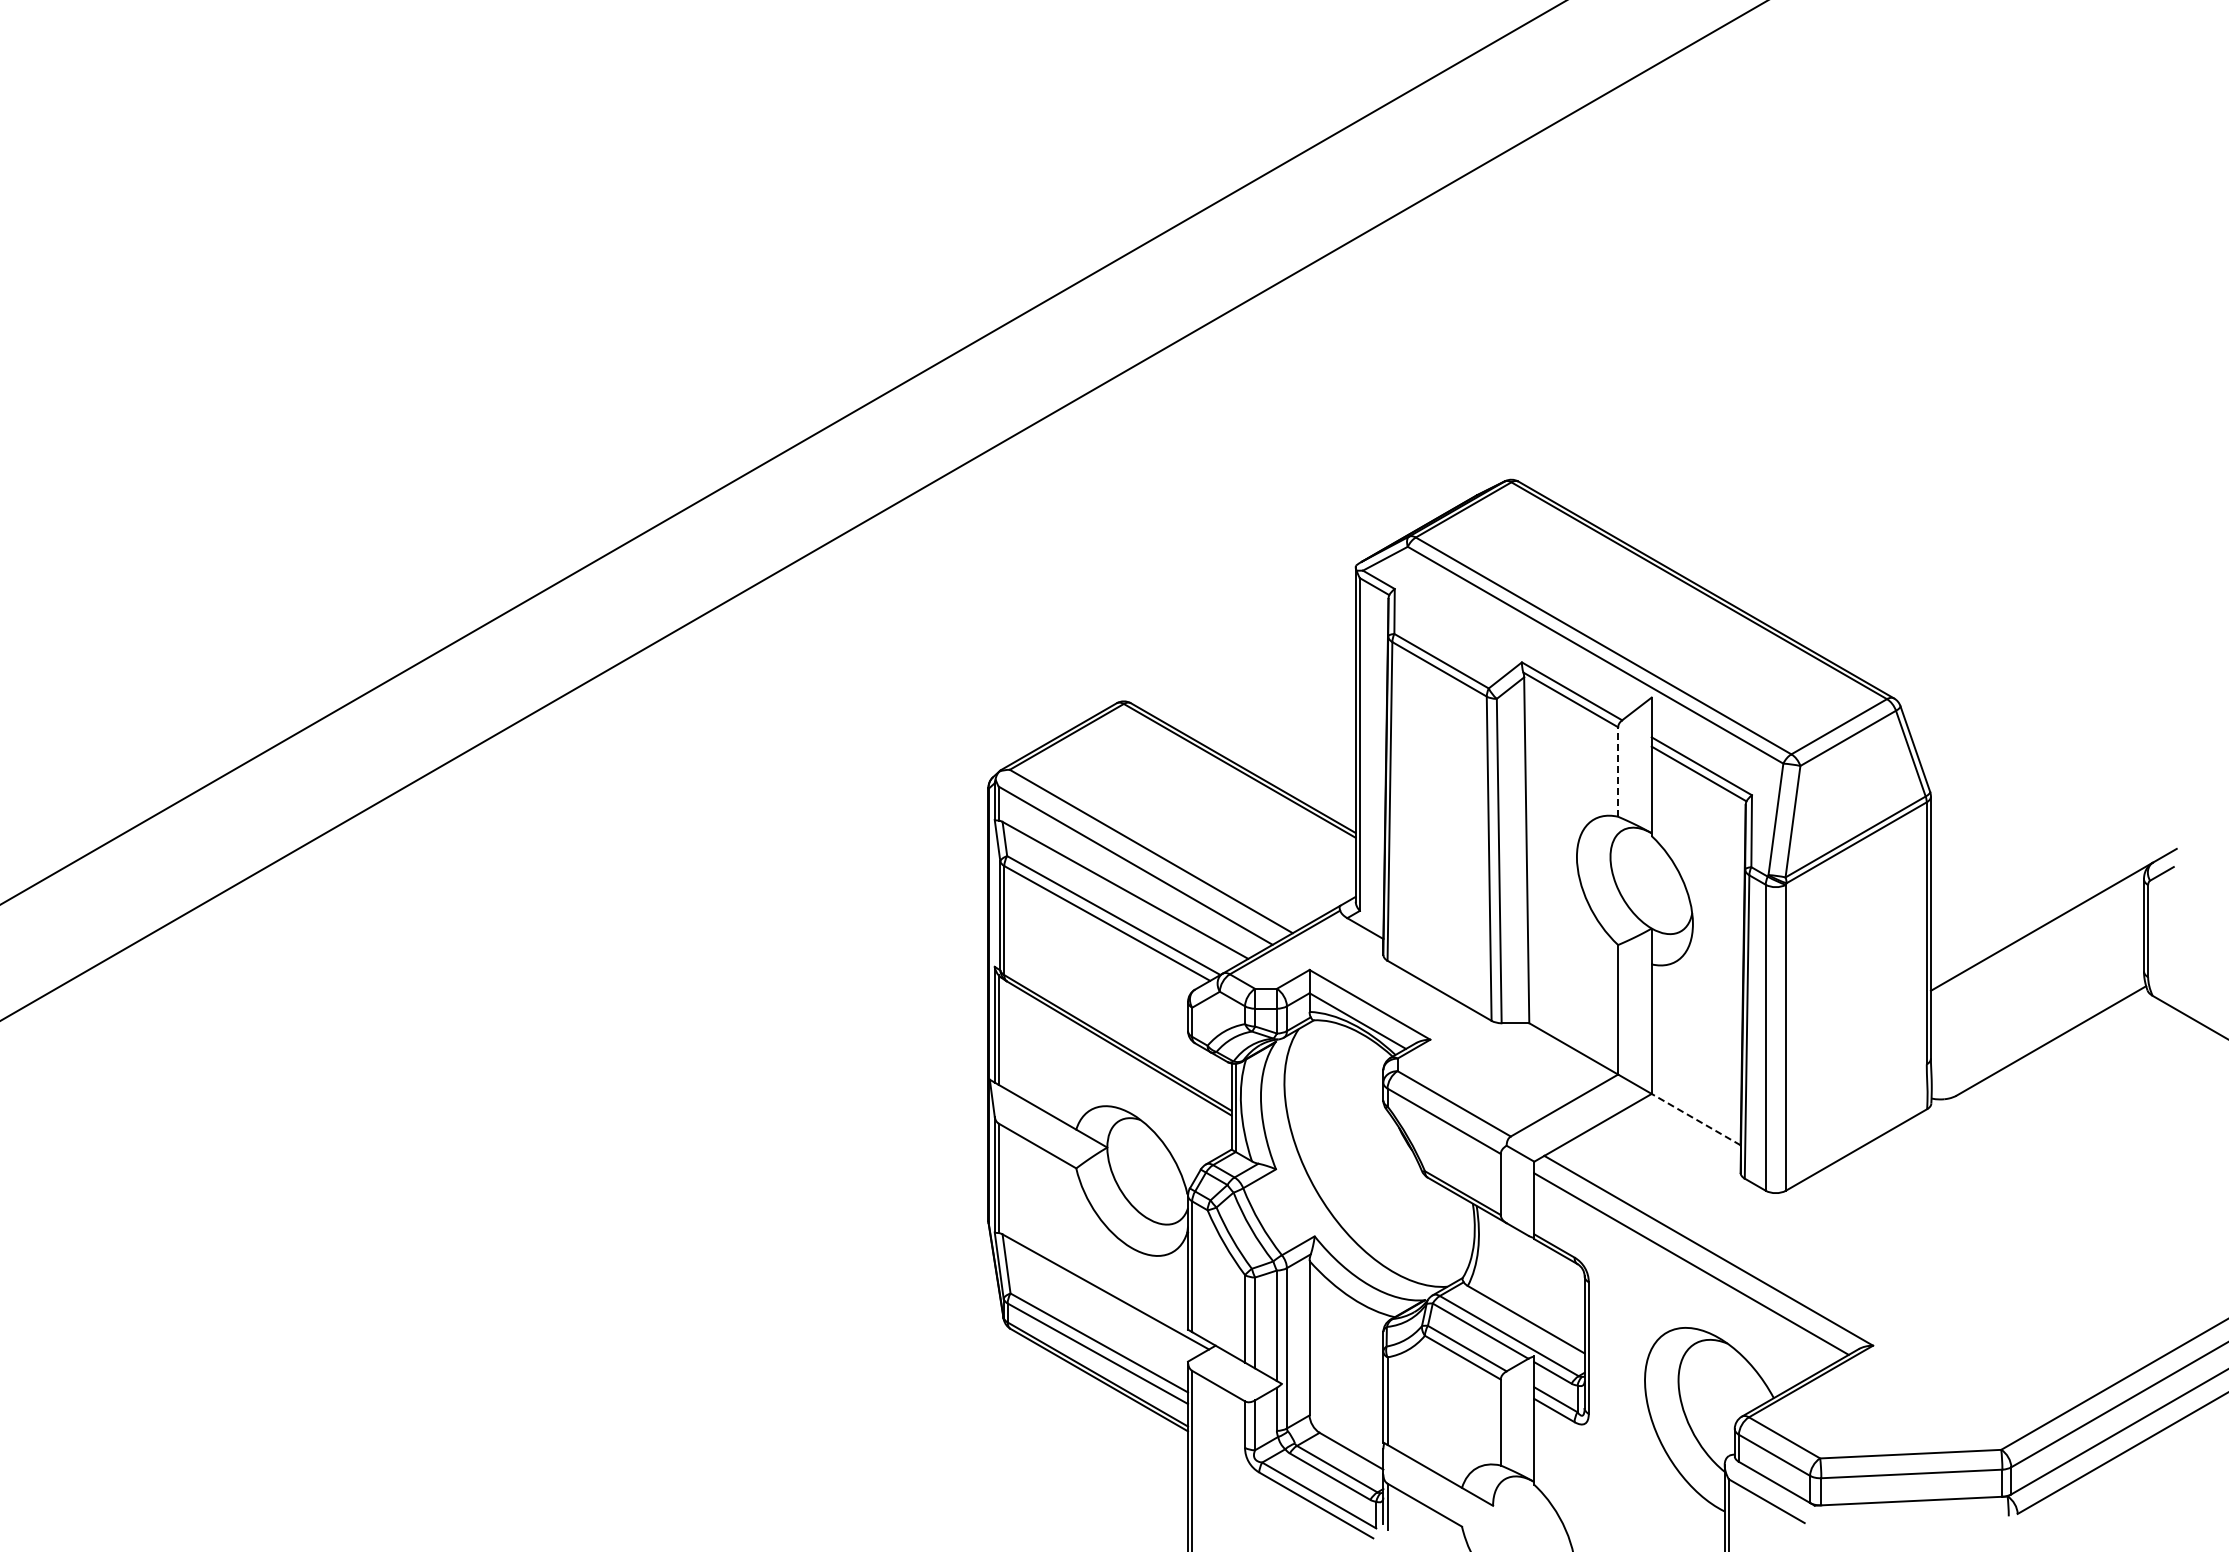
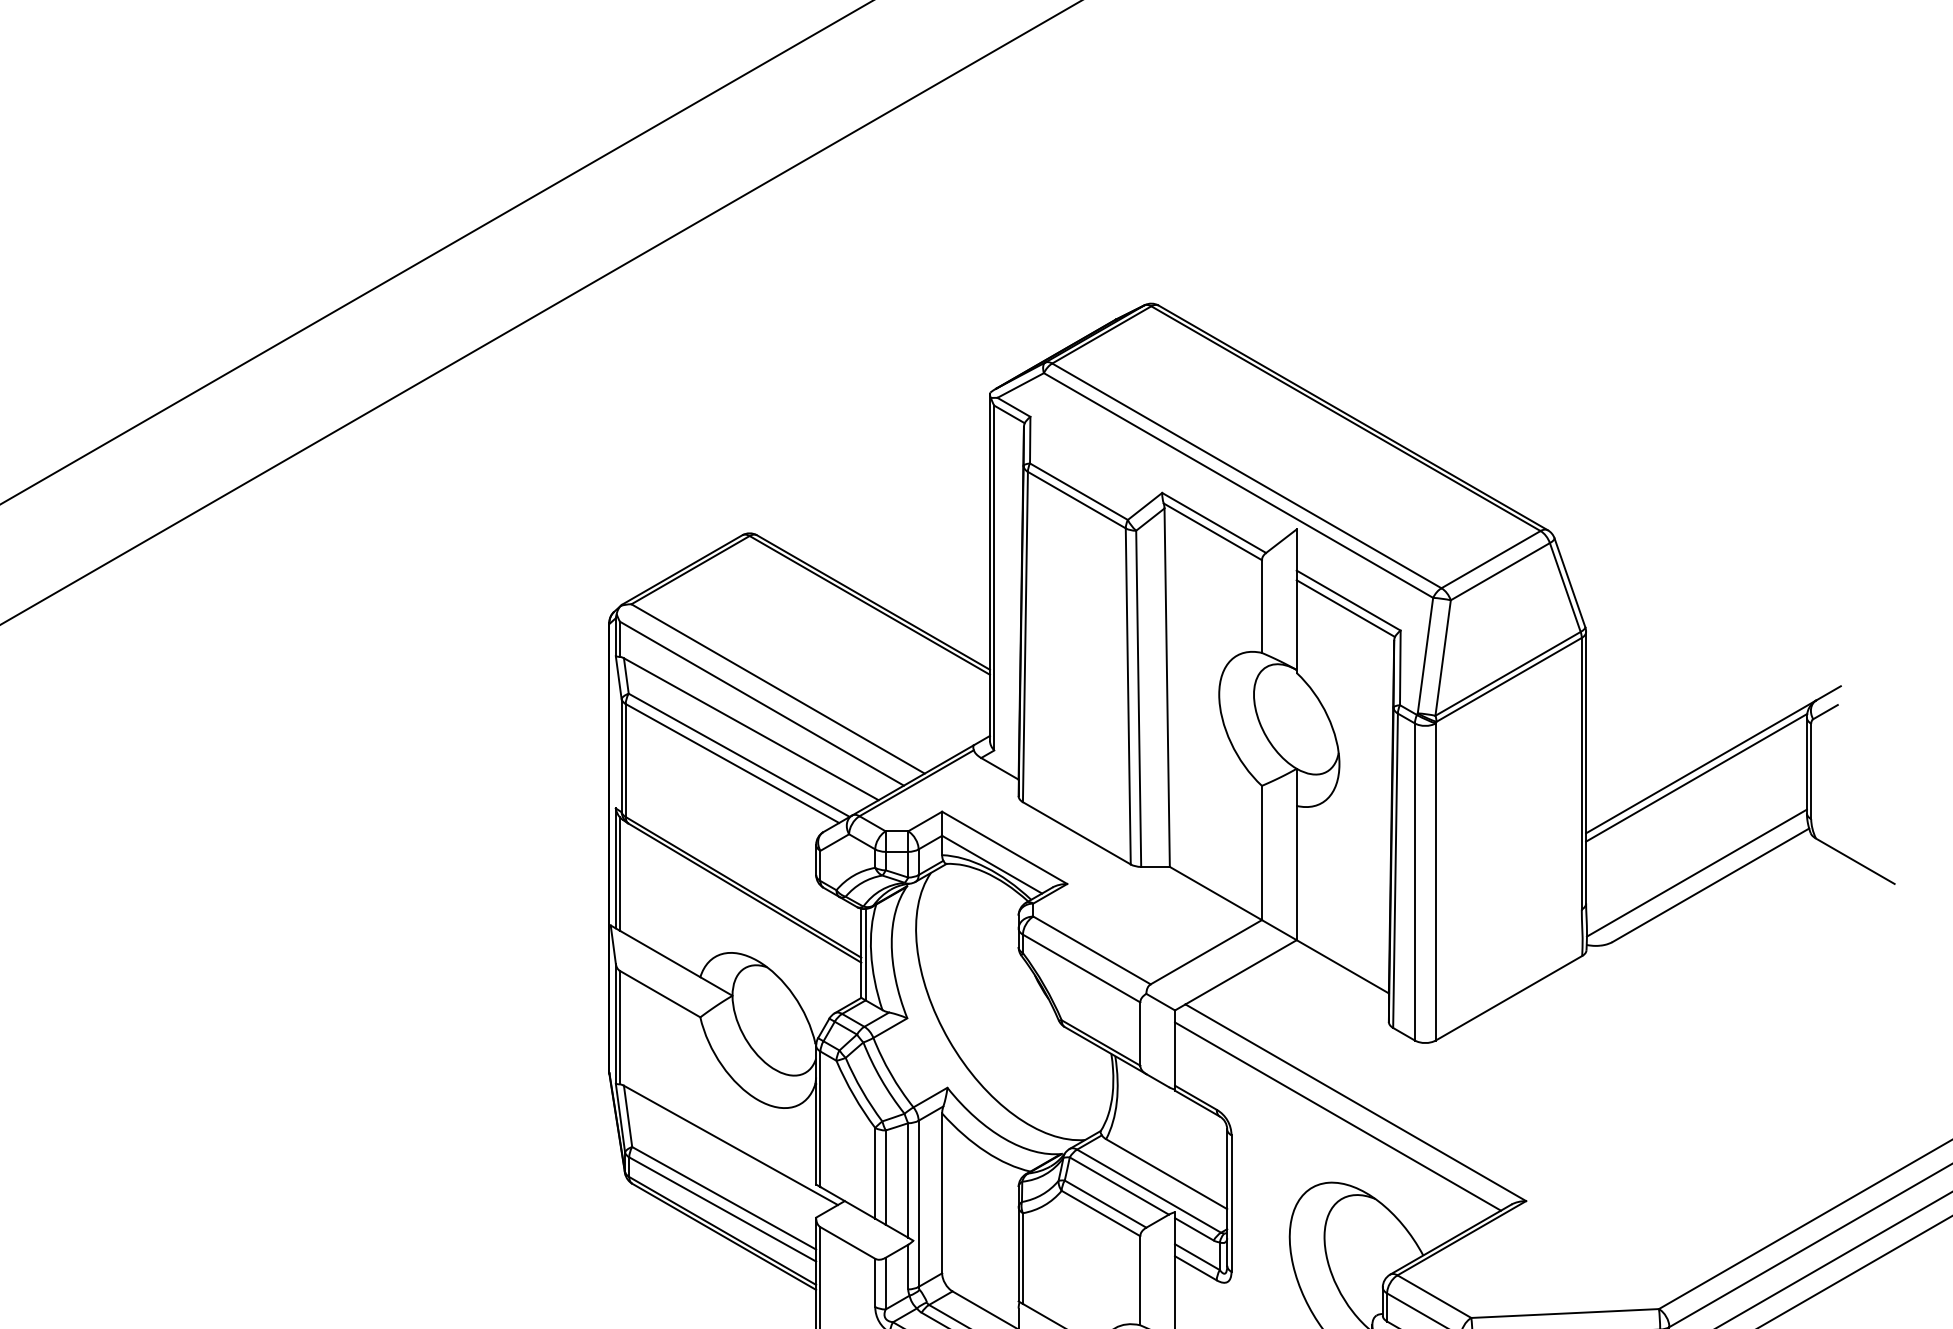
line: (1618, 772) -> (1262, 607), dashed -> solid
line: (2037, 936) -> (1696, 777), added
line: (2037, 1028) -> (1696, 872), added
line: (1695, 1119) -> (1342, 966), dashed -> solid

